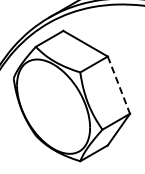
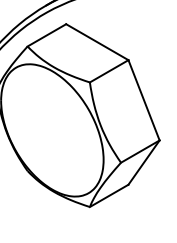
line: (118, 85) -> (143, 100), dashed -> solid

